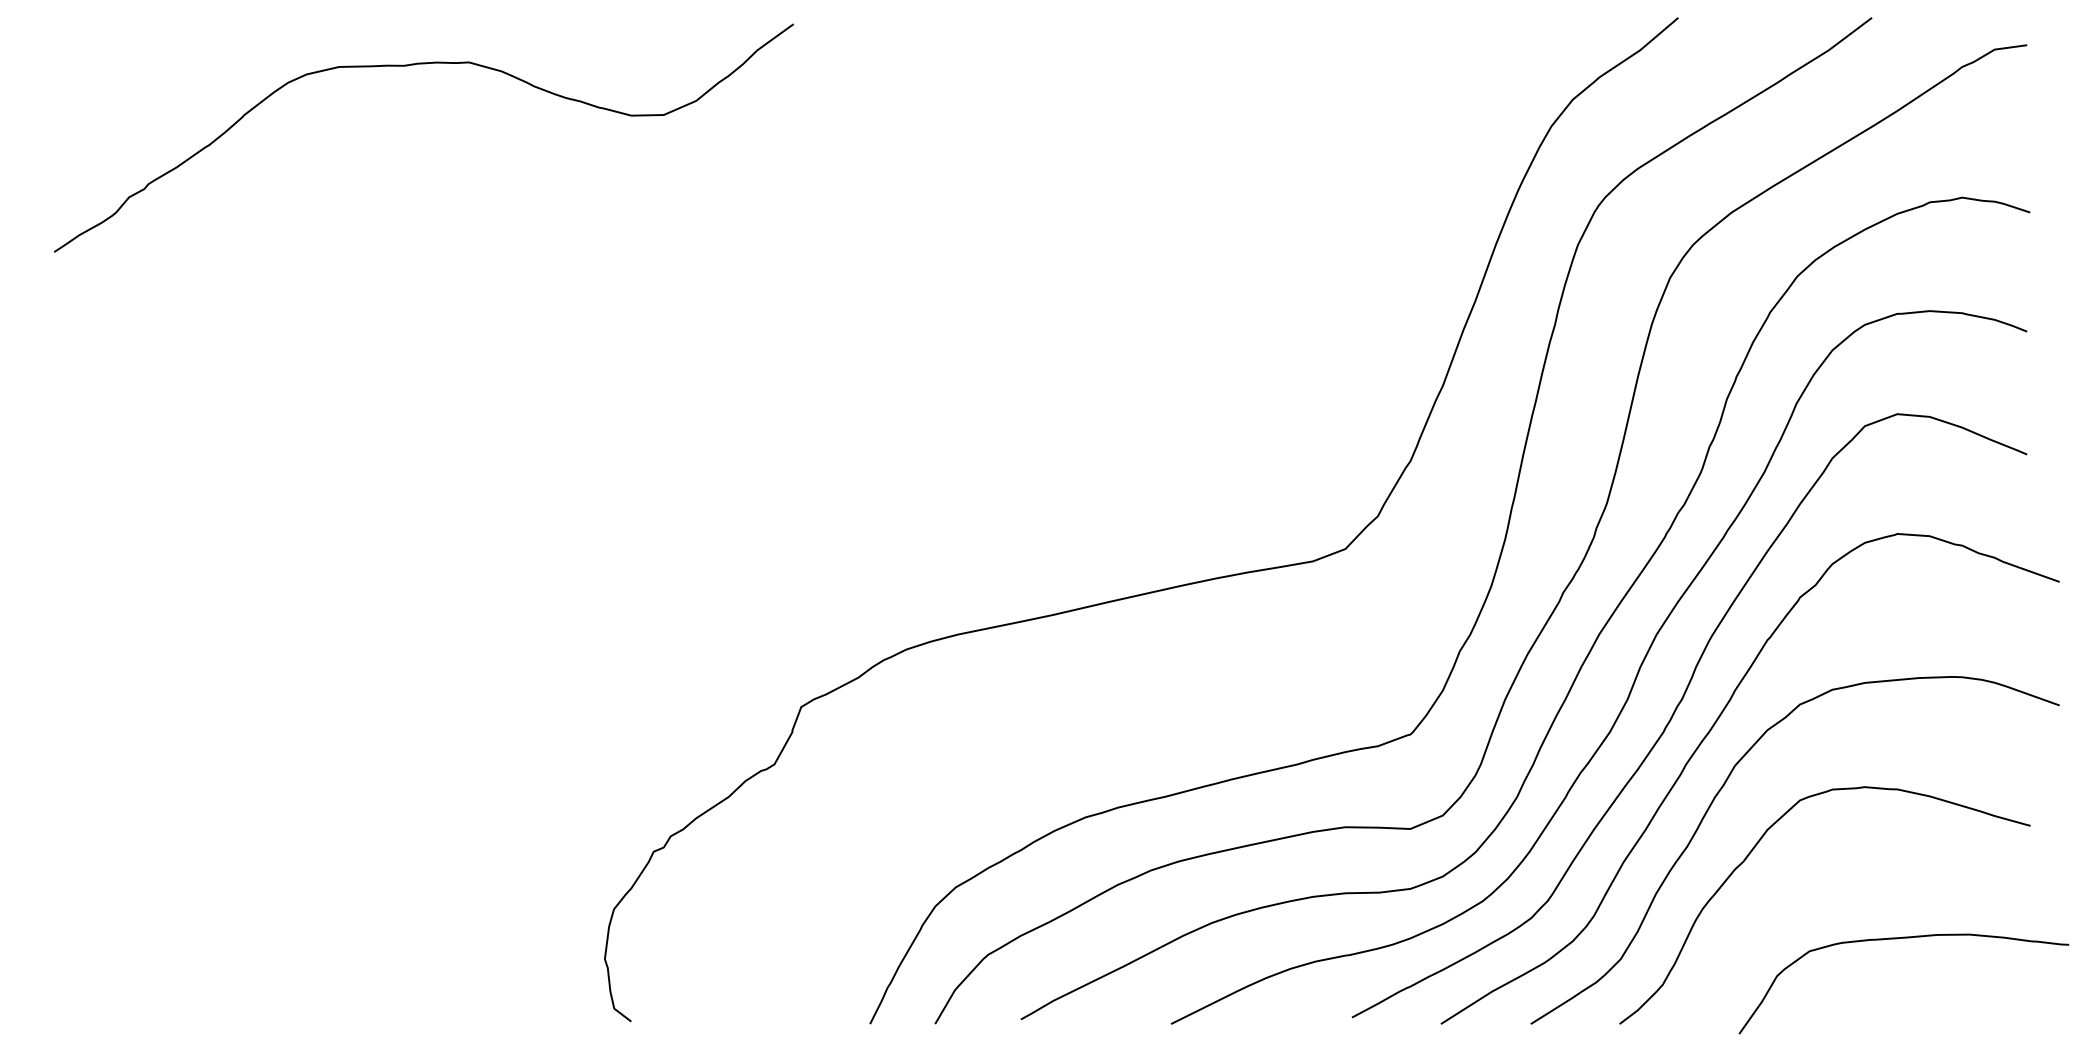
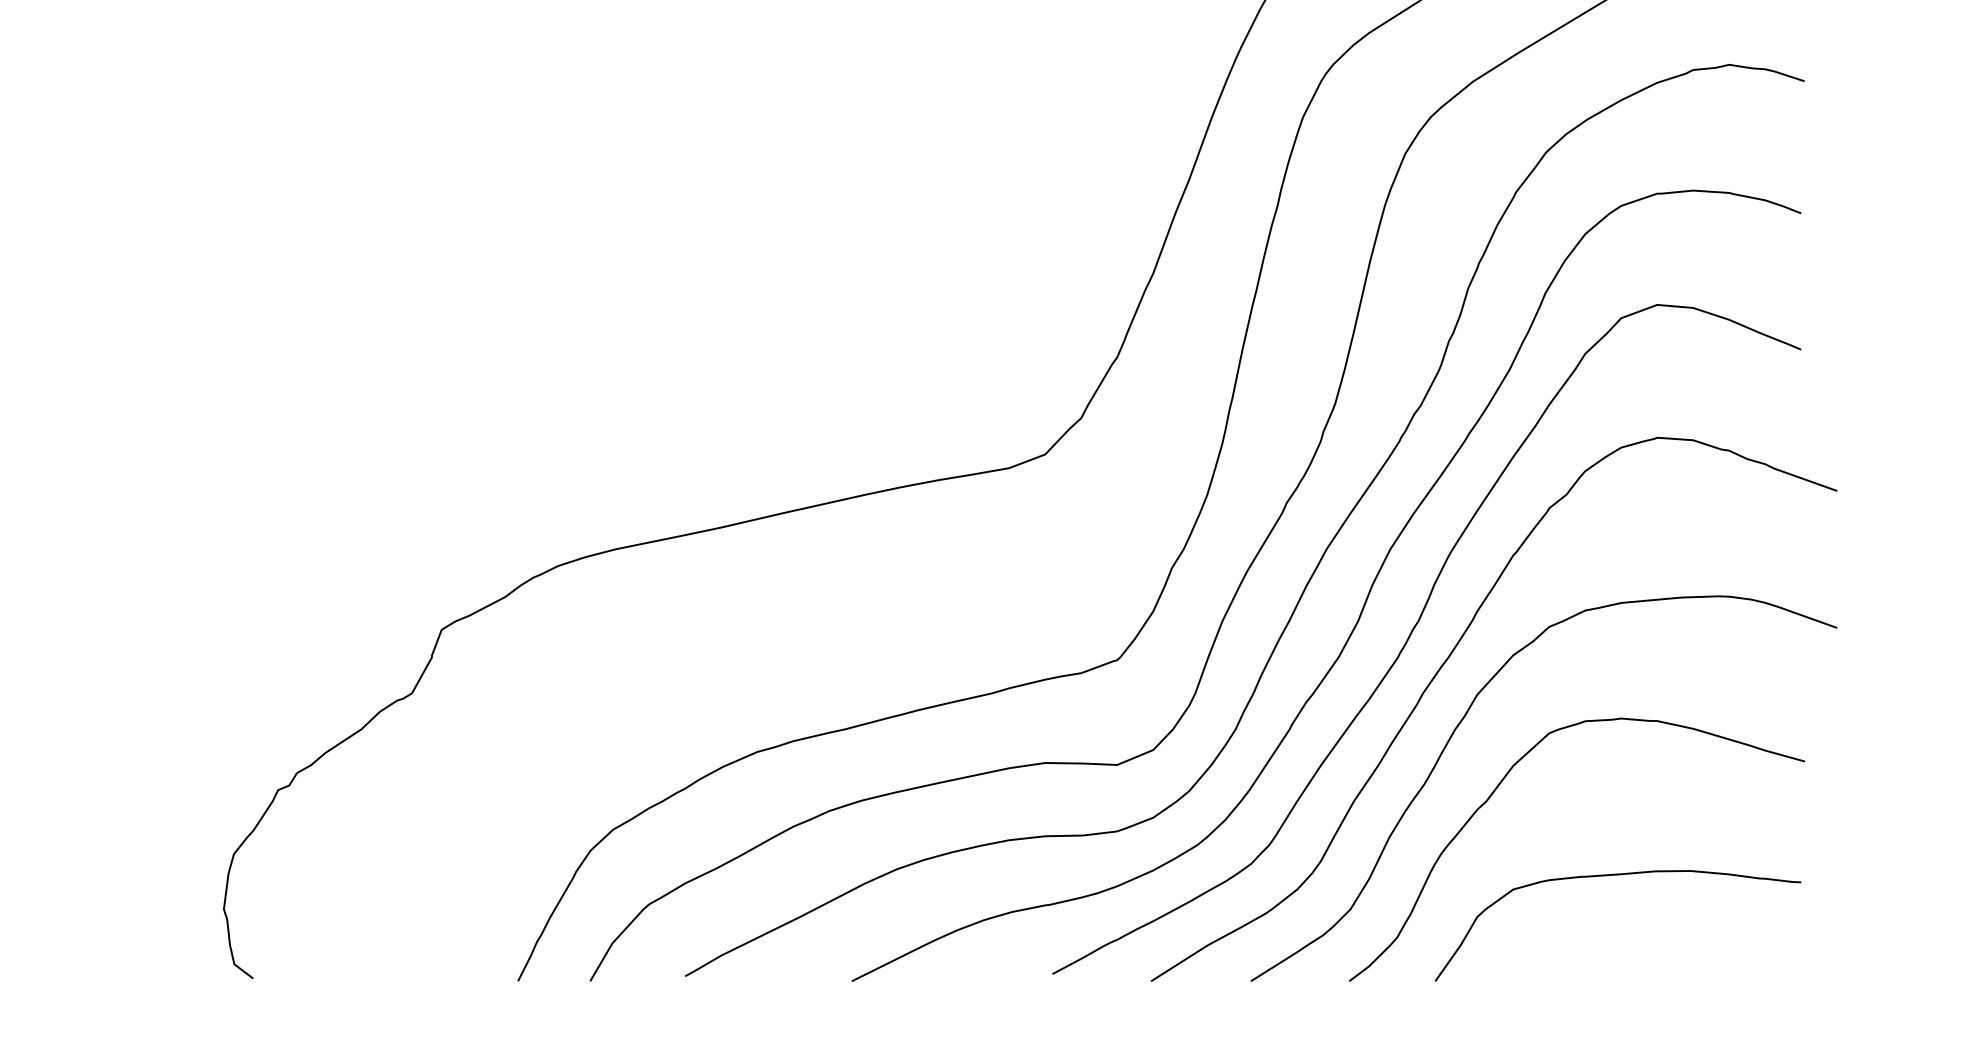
curve: (1897, 939) -> (1610, 876), moved

